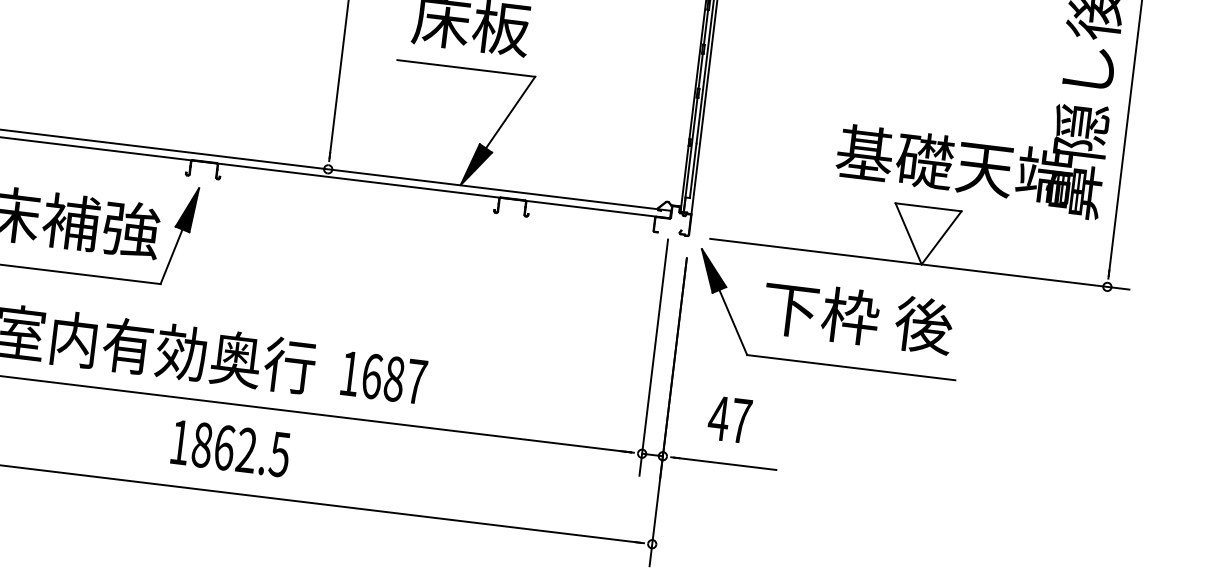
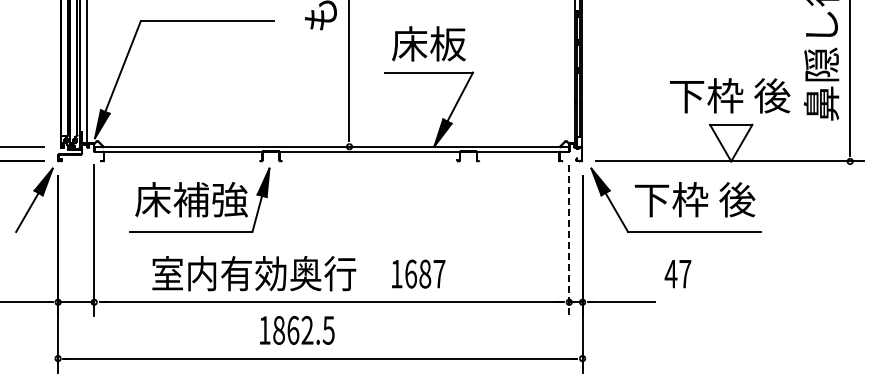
text: (954, 163) -> (744, 95), 基礎天端 -> 下枠 後
line: (654, 357) -> (569, 240), solid -> dashed
text: (383, 376) -> (418, 273), moved
text: (728, 420) -> (677, 274), moved
text: (231, 448) -> (297, 330), moved

